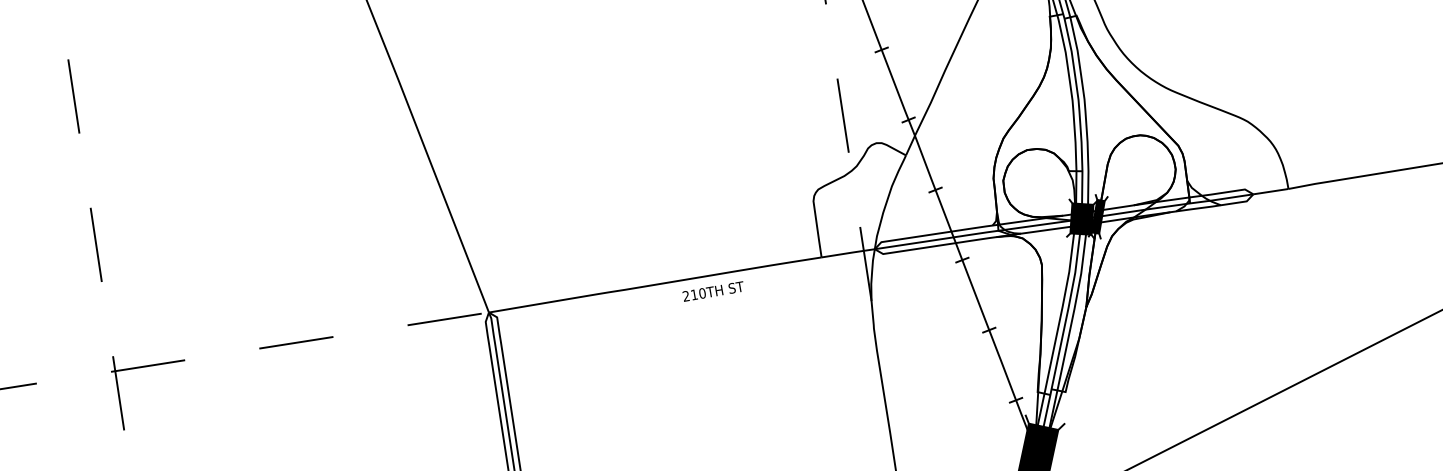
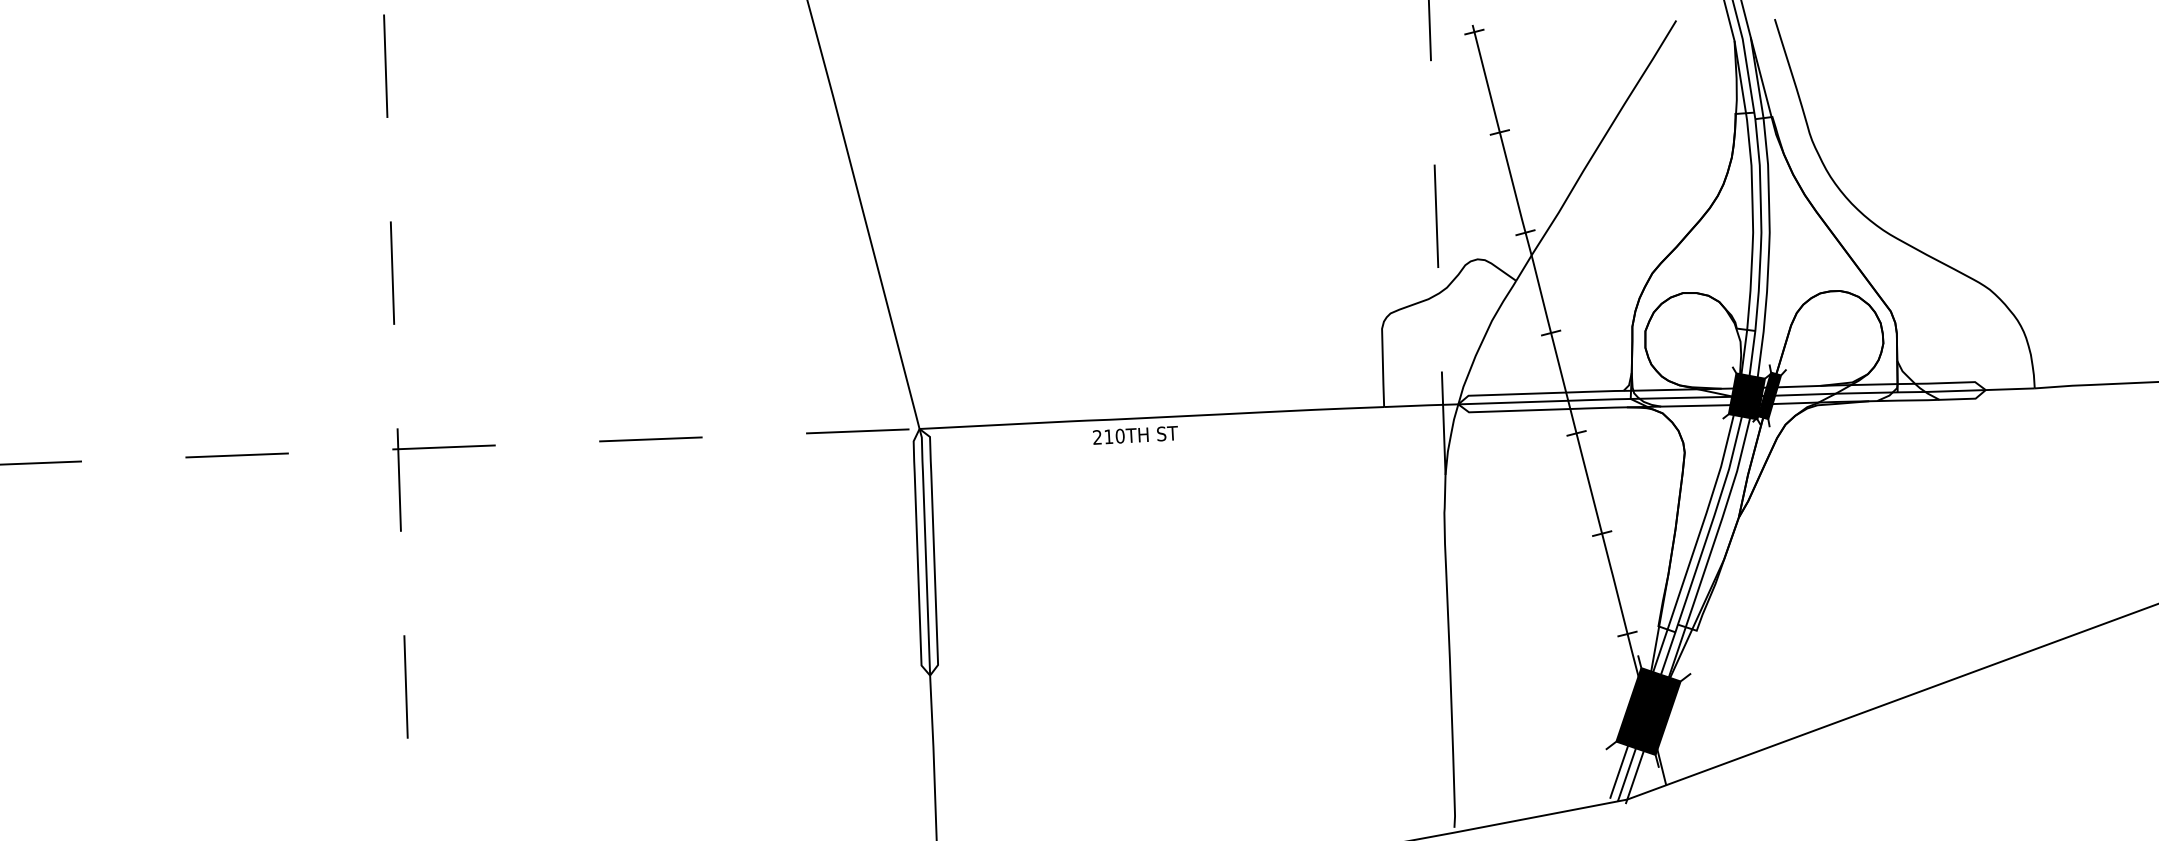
text: (713, 291) -> (1135, 435), moved

